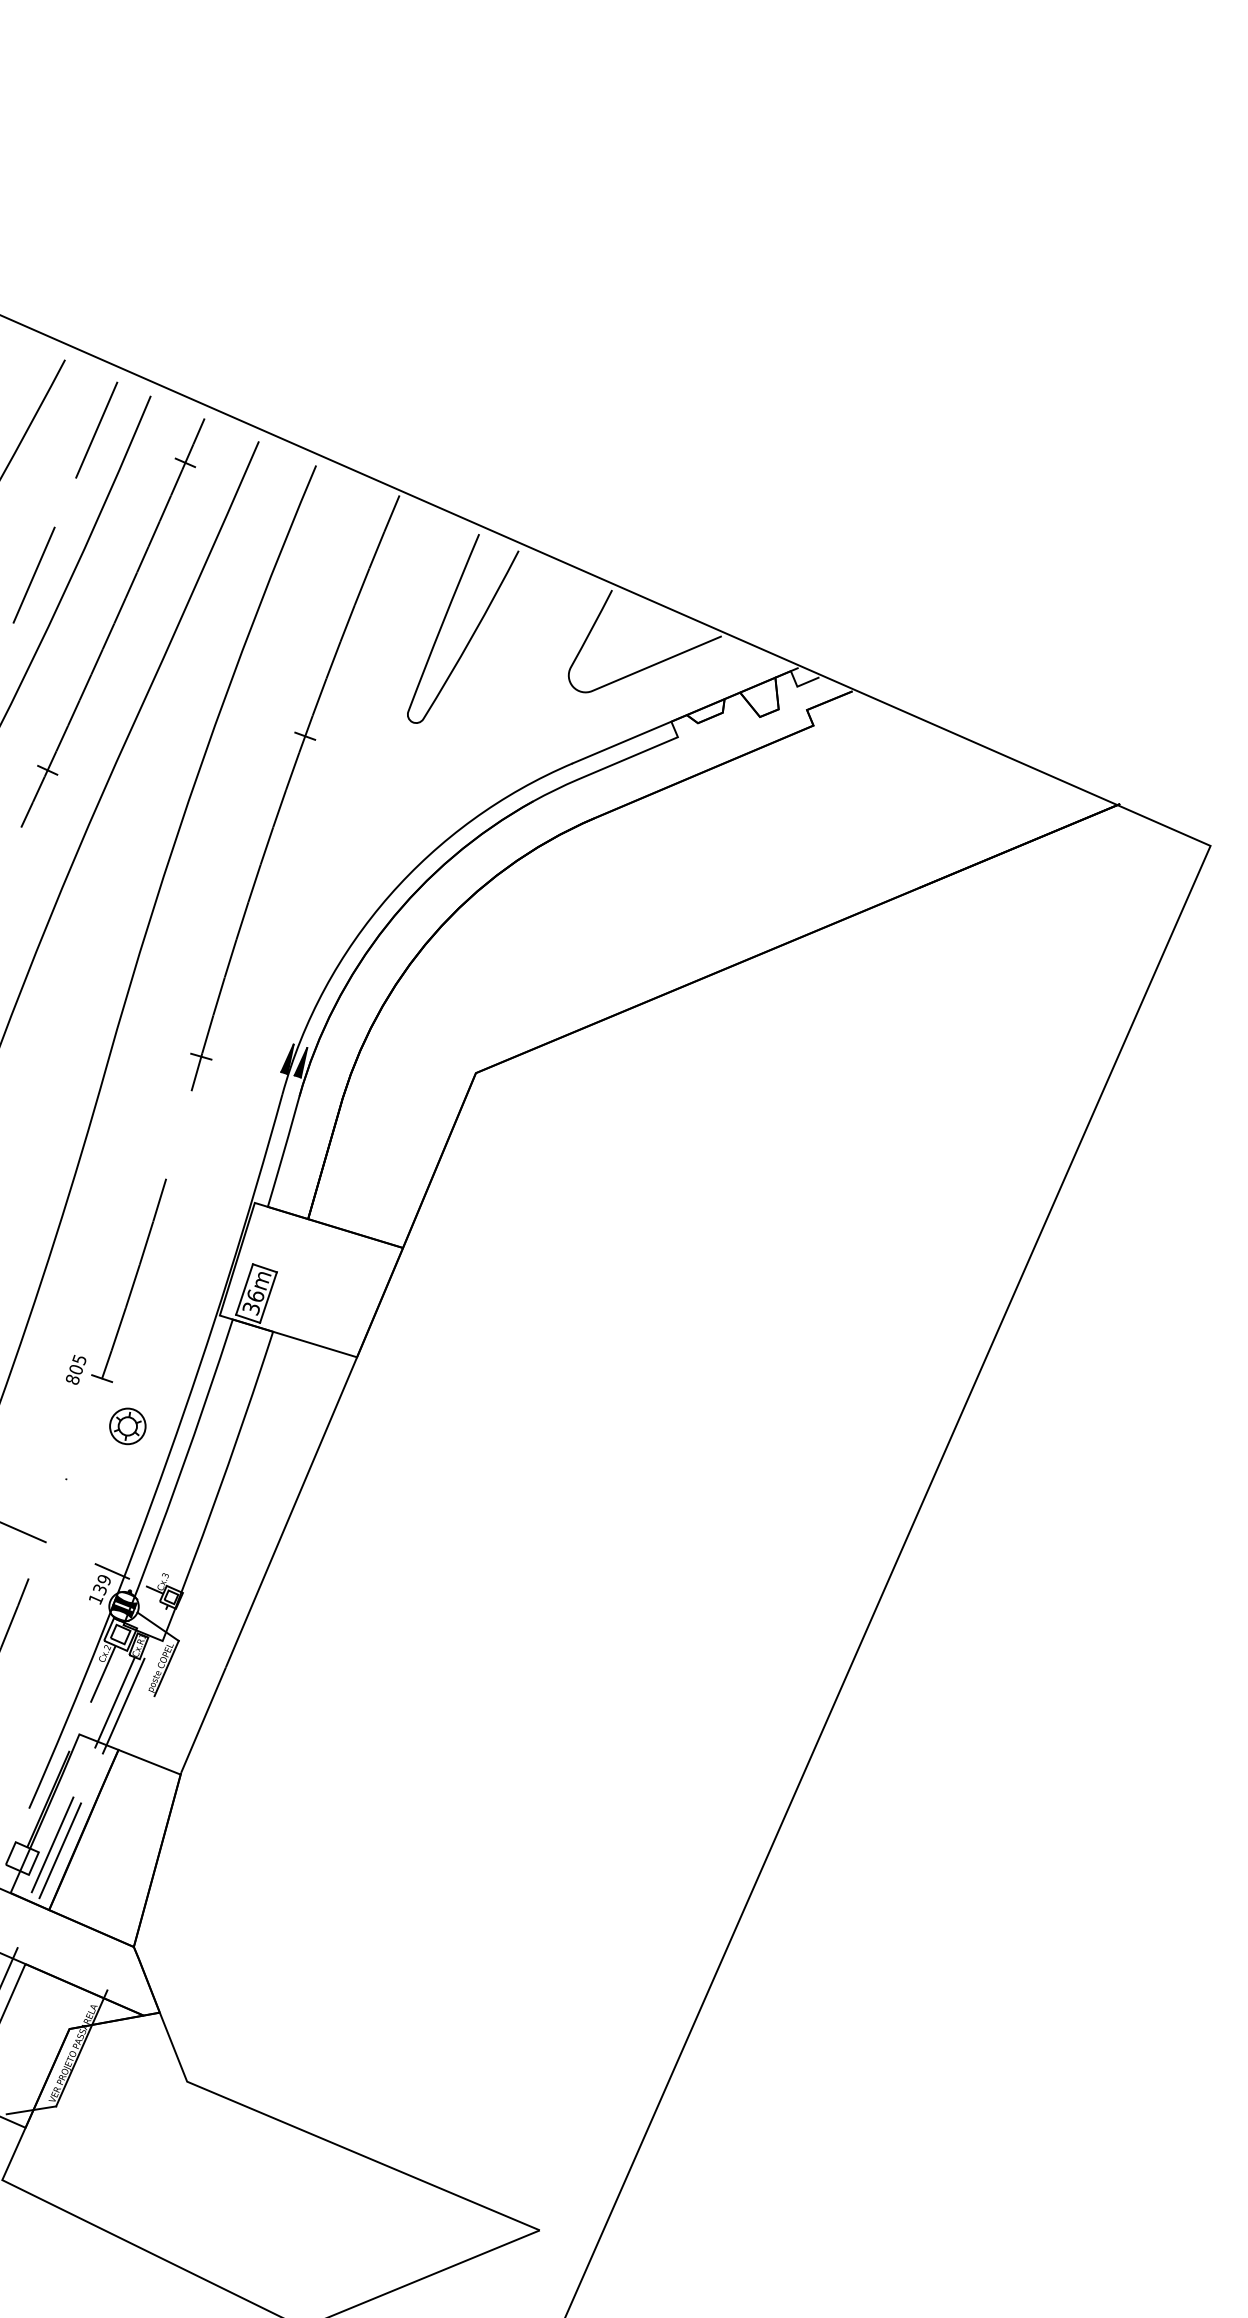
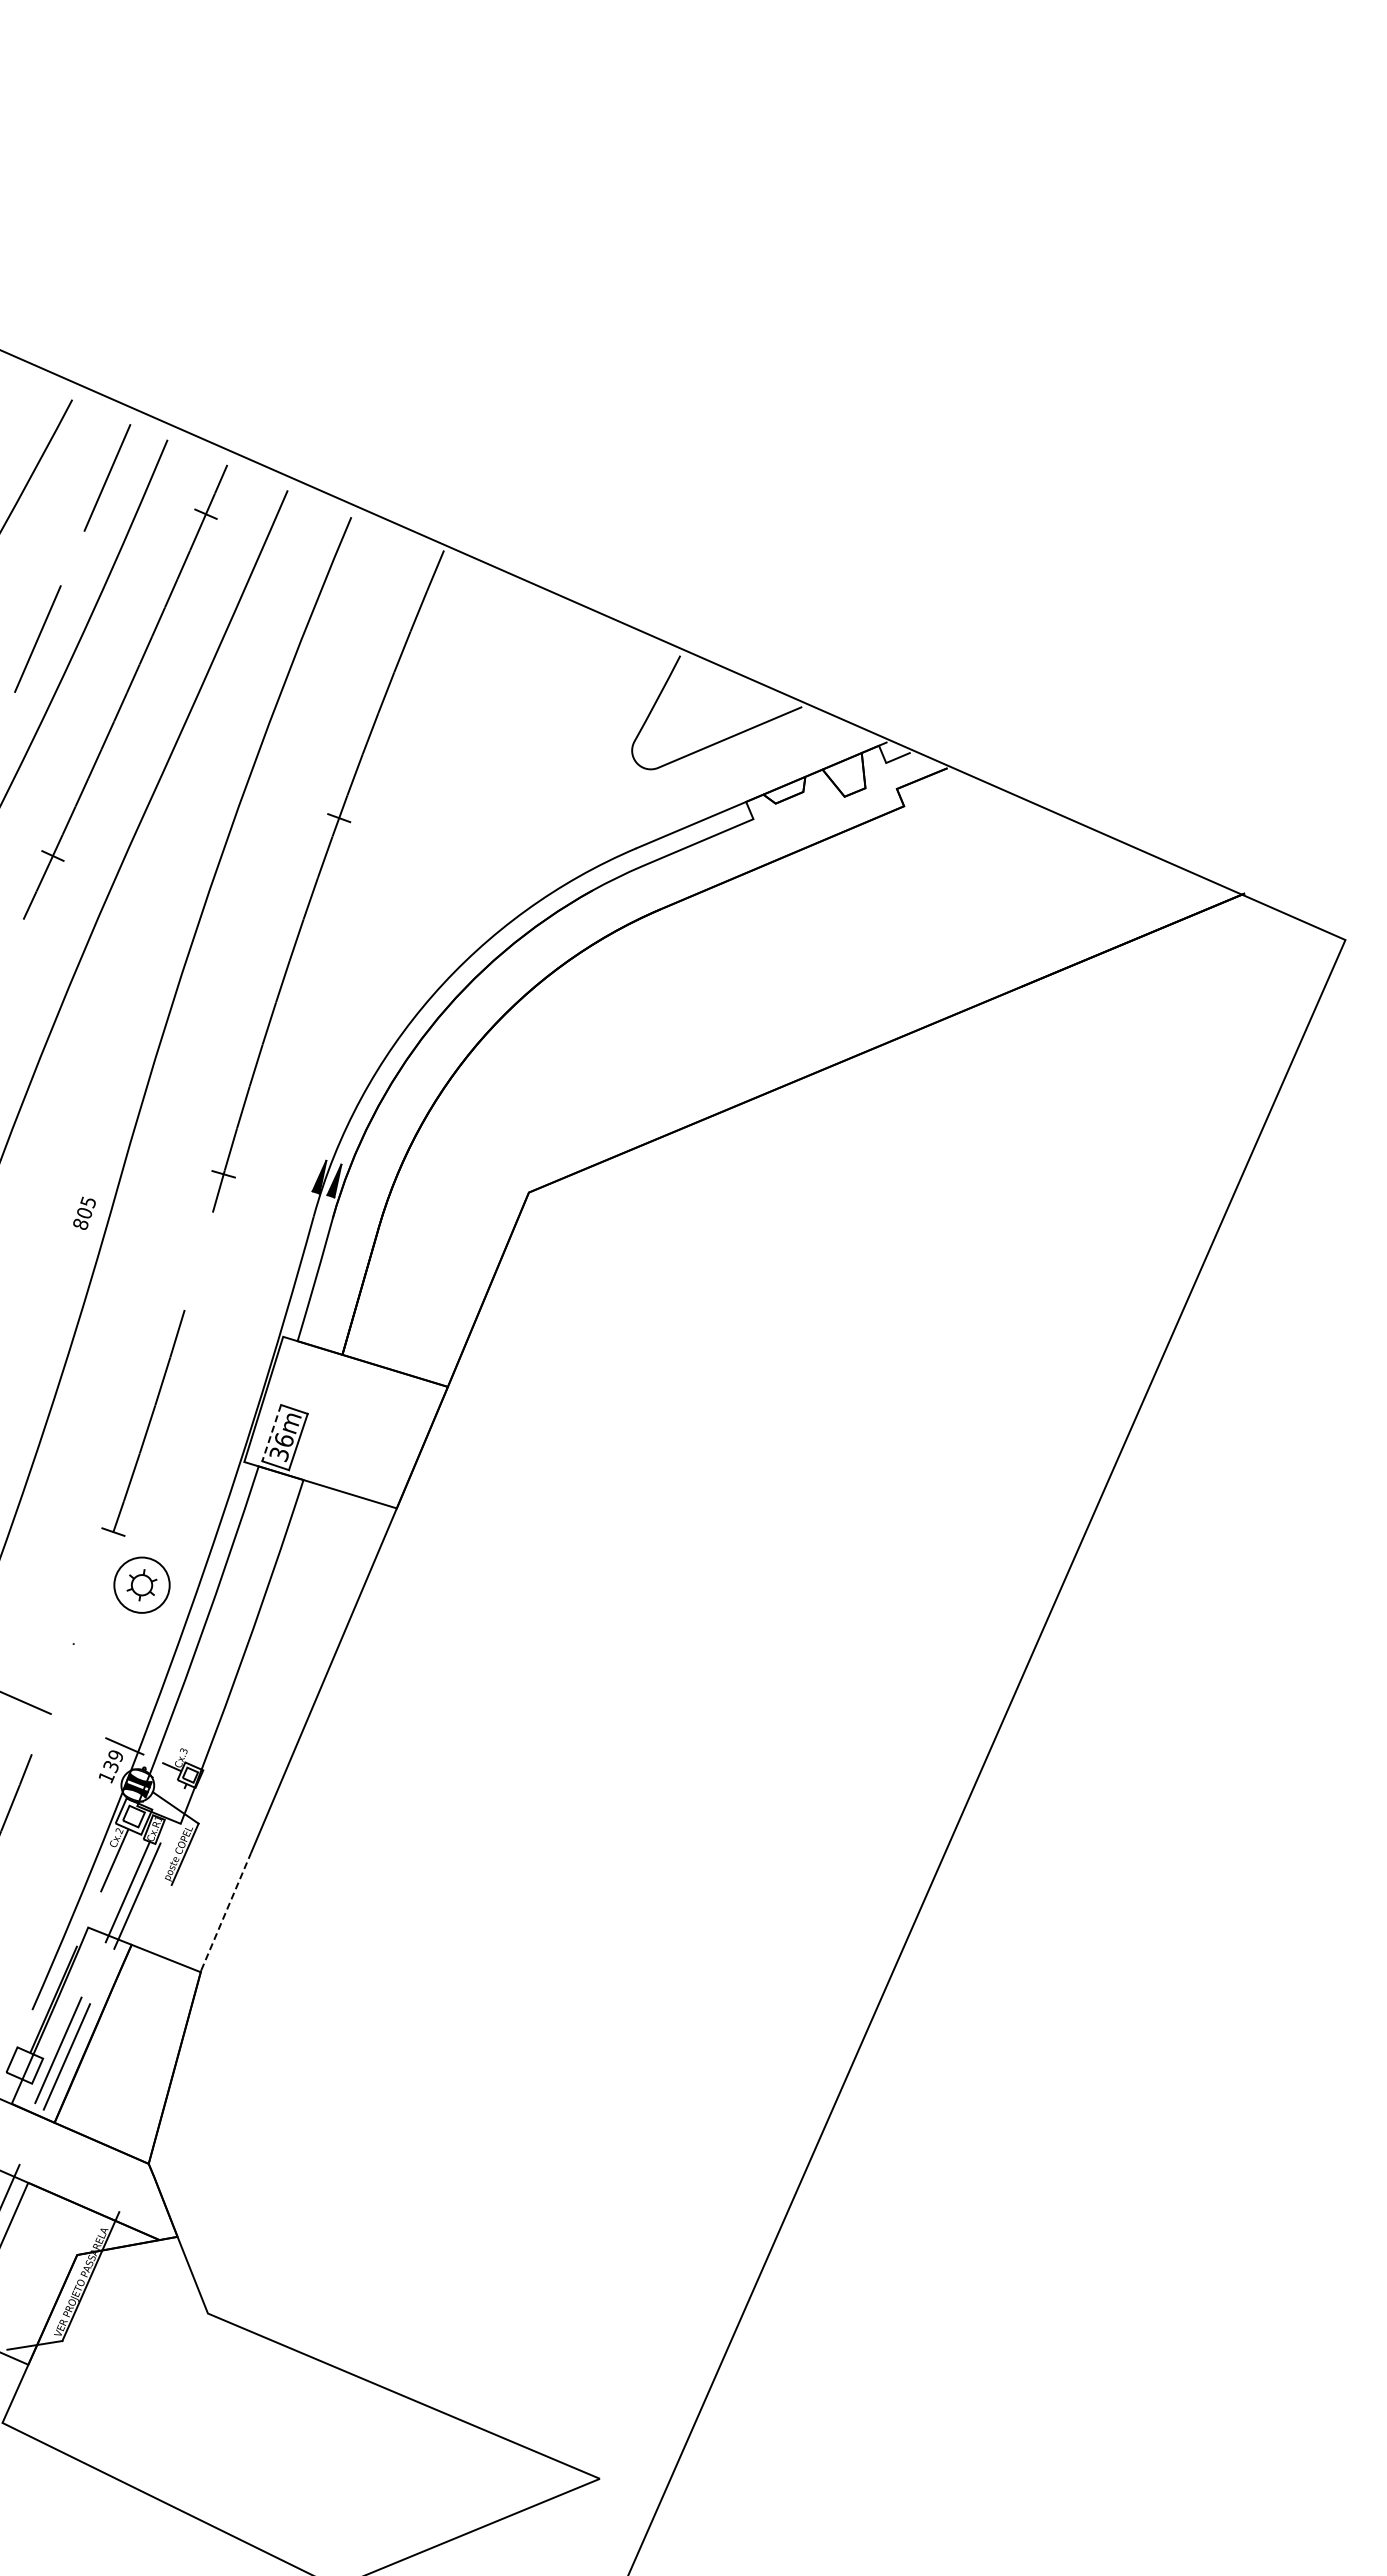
curve: (472, 633) -> (525, 703), removed
line: (244, 1289) -> (271, 1433), solid -> dashed
text: (76, 1369) -> (84, 1212), moved
circle: (127, 1426) -> (141, 1585), size x1.4
line: (203, 1719) -> (226, 1911), solid -> dashed

